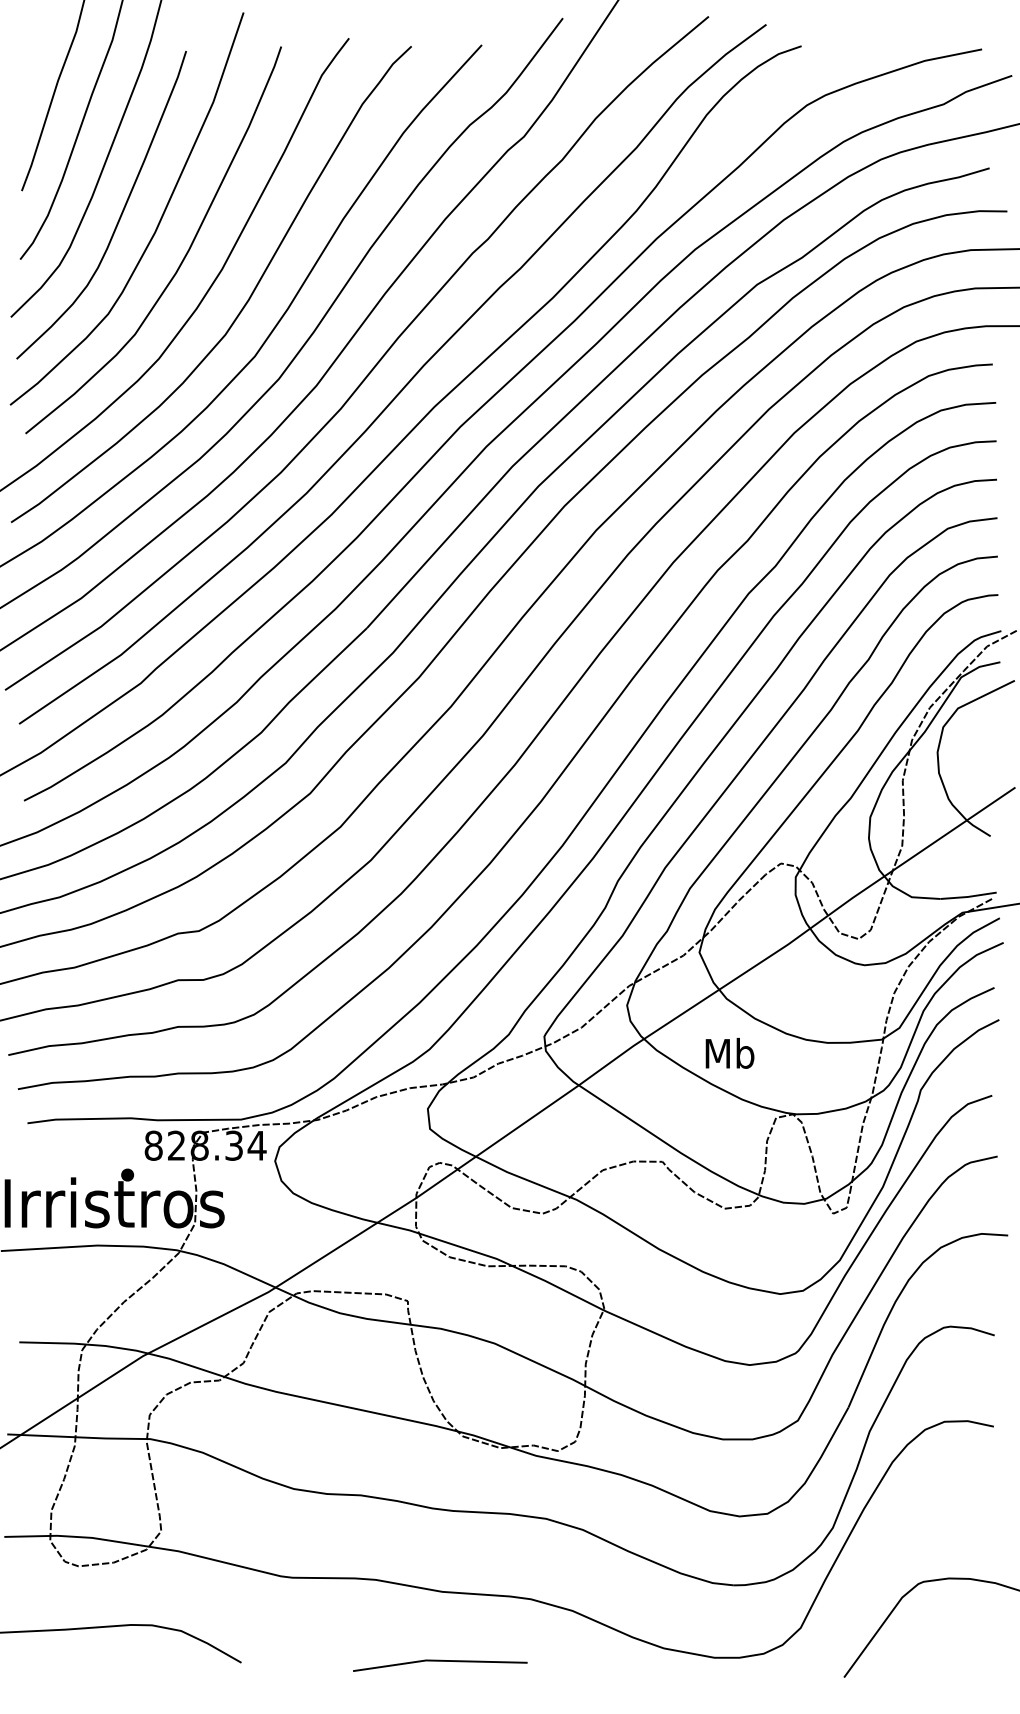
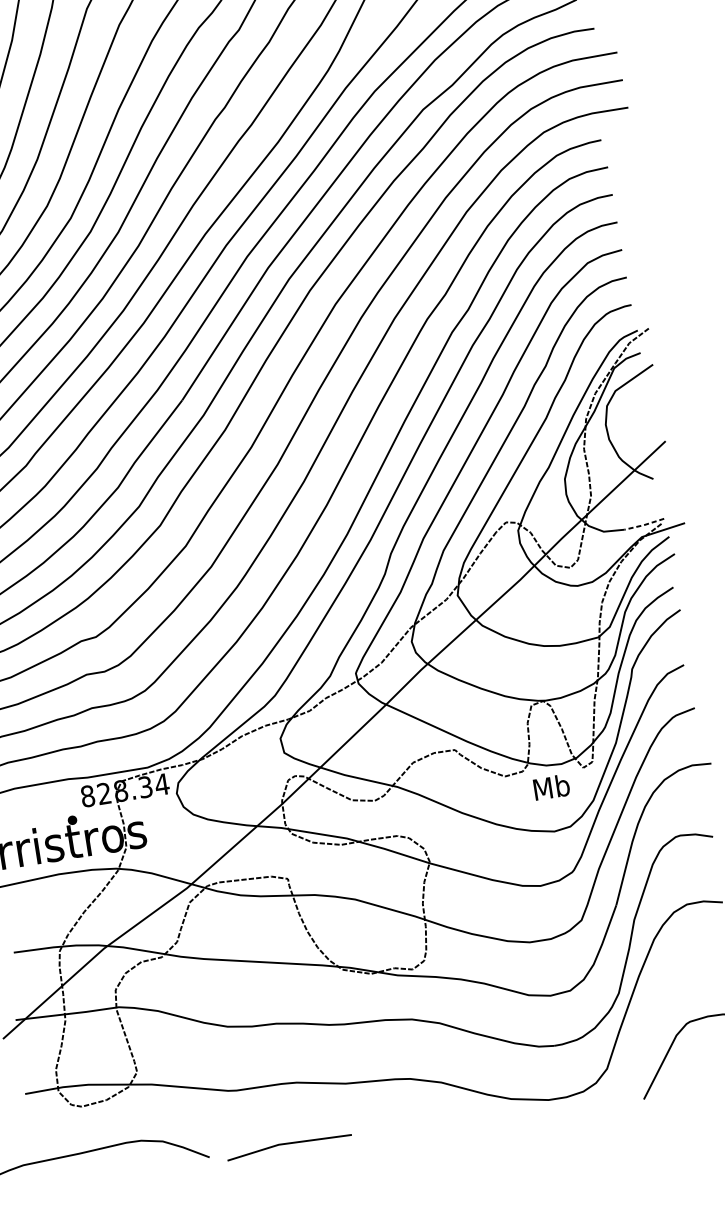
line: (967, 896) -> (643, 524), solid -> dashed
text: (729, 1053) -> (551, 787), moved
line: (440, 1661) -> (289, 1143), moved

